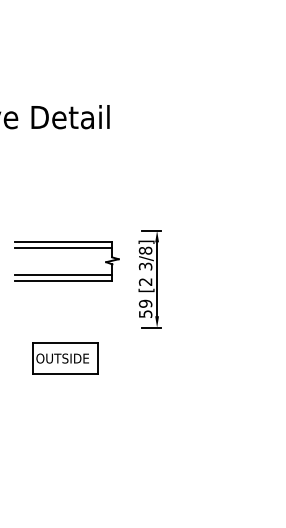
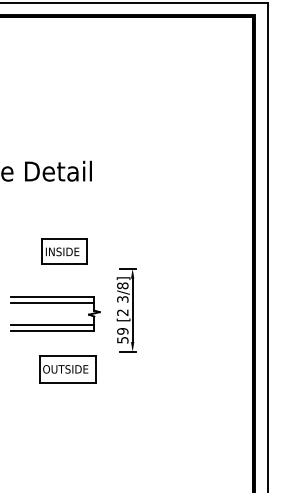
part: (77, 210) -> (64, 251), added
part: (67, 249) -> (55, 303), moved
part: (64, 358) -> (67, 369), moved

